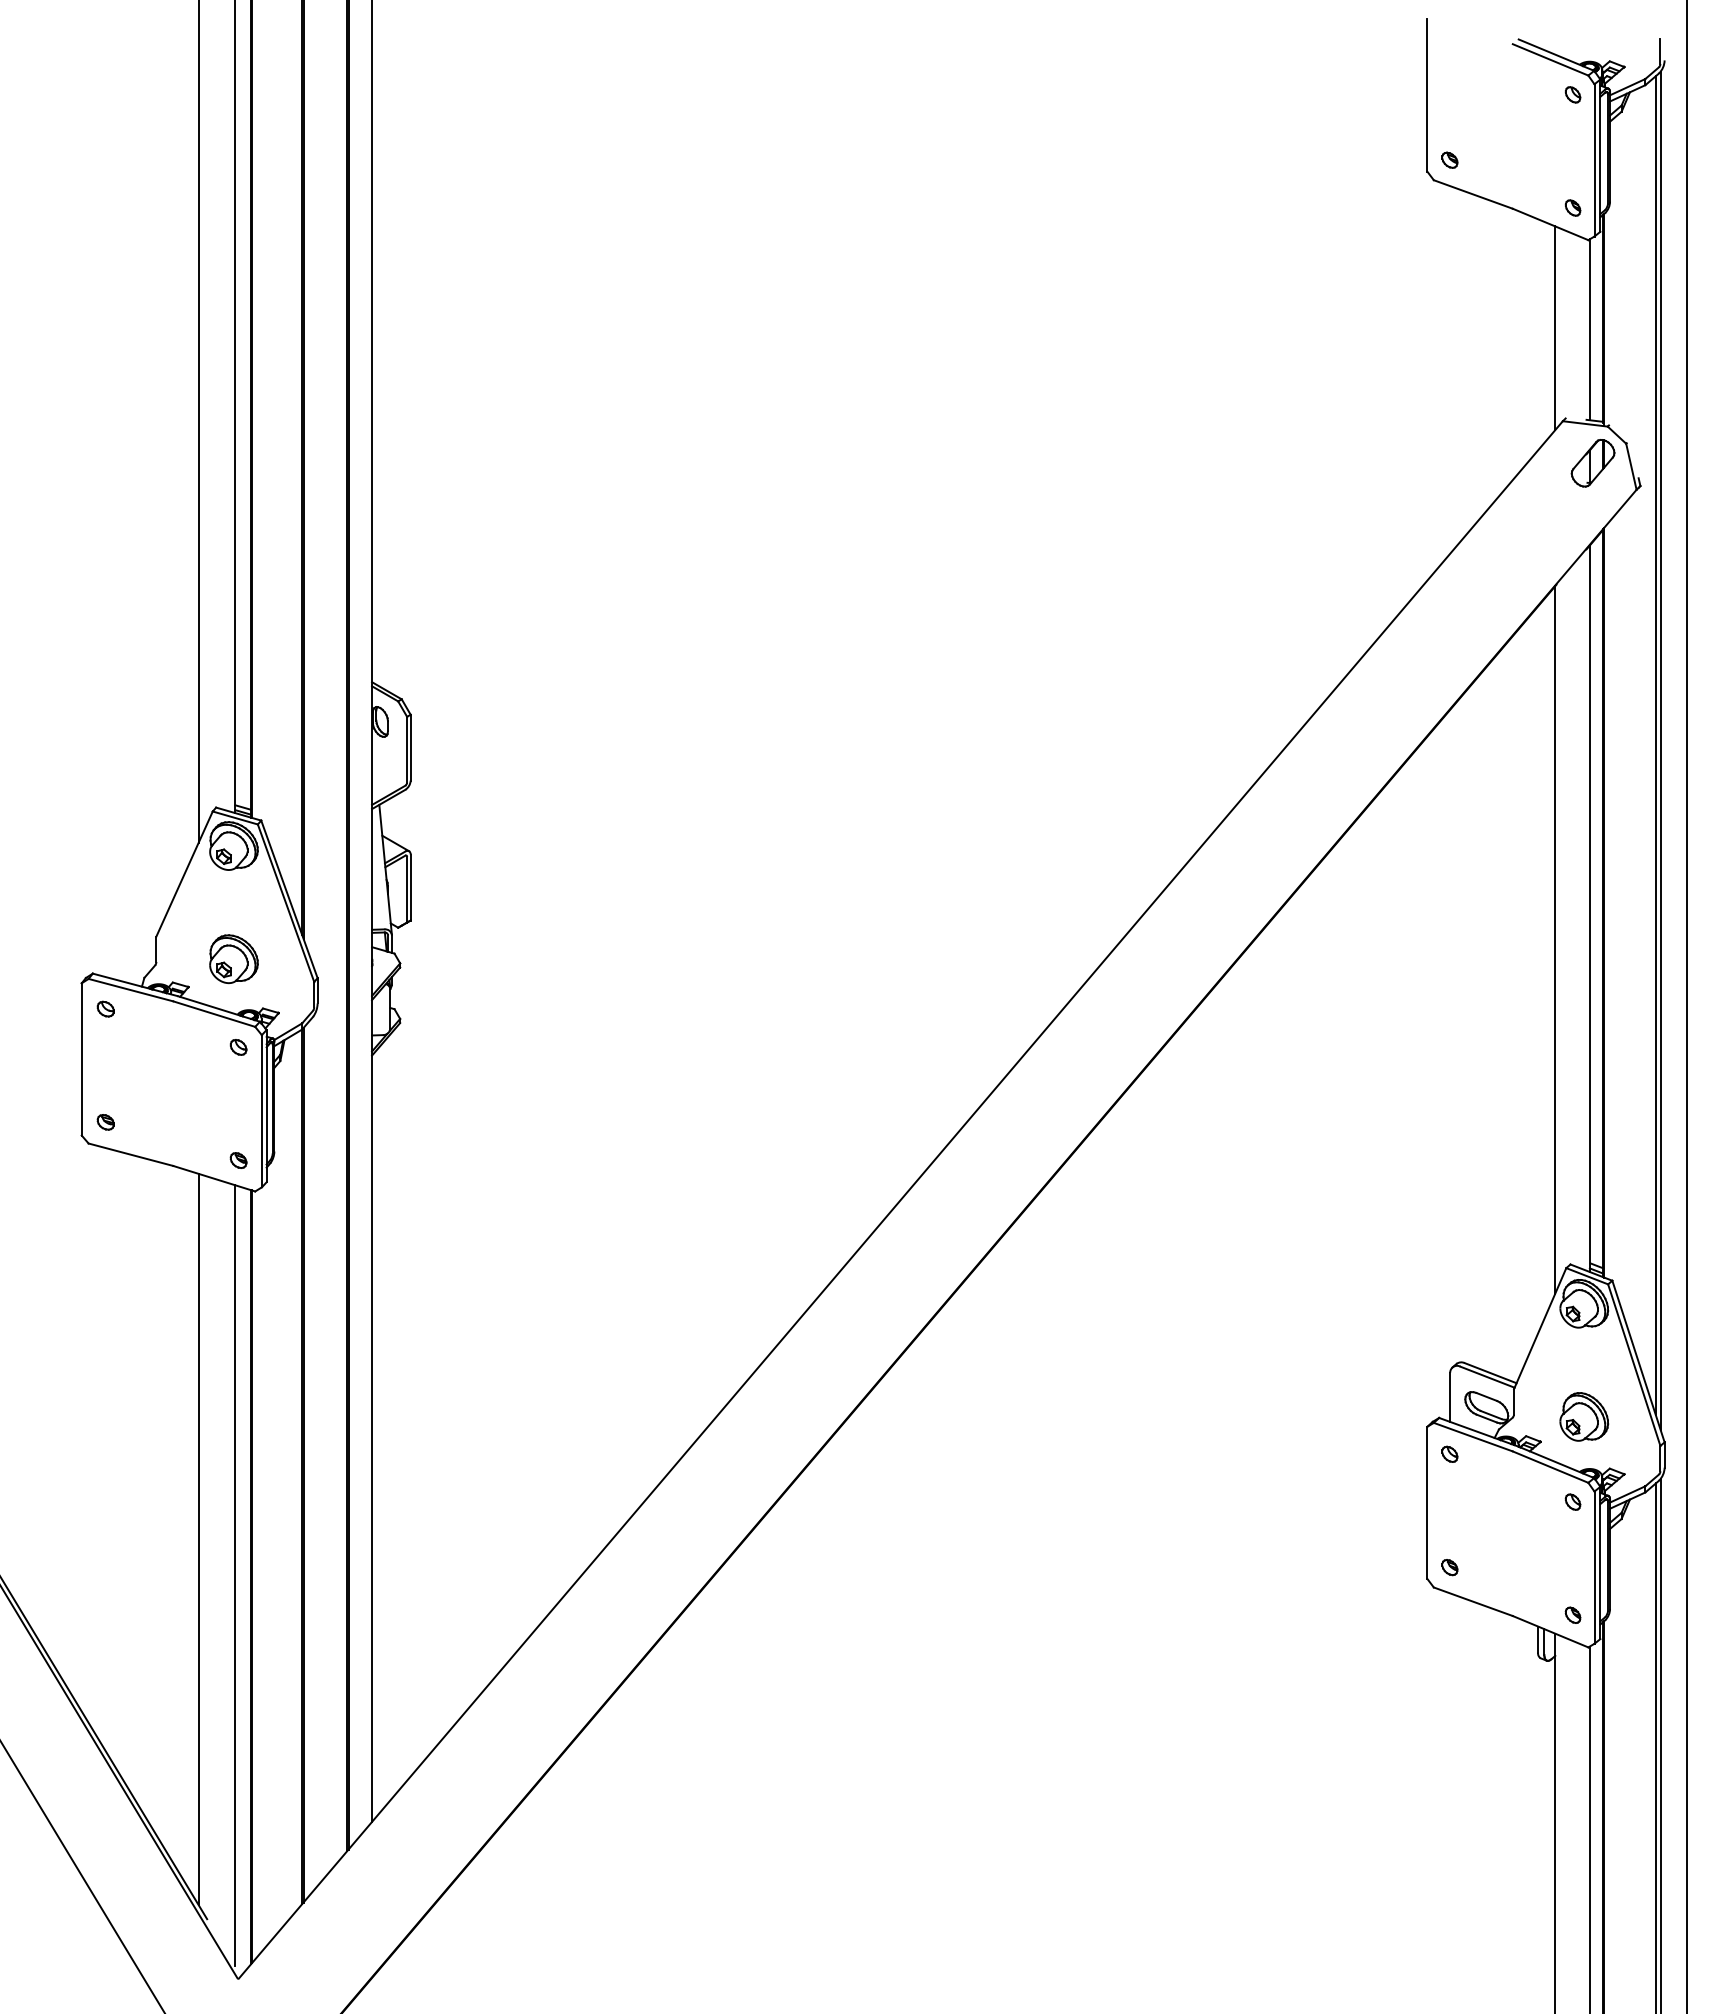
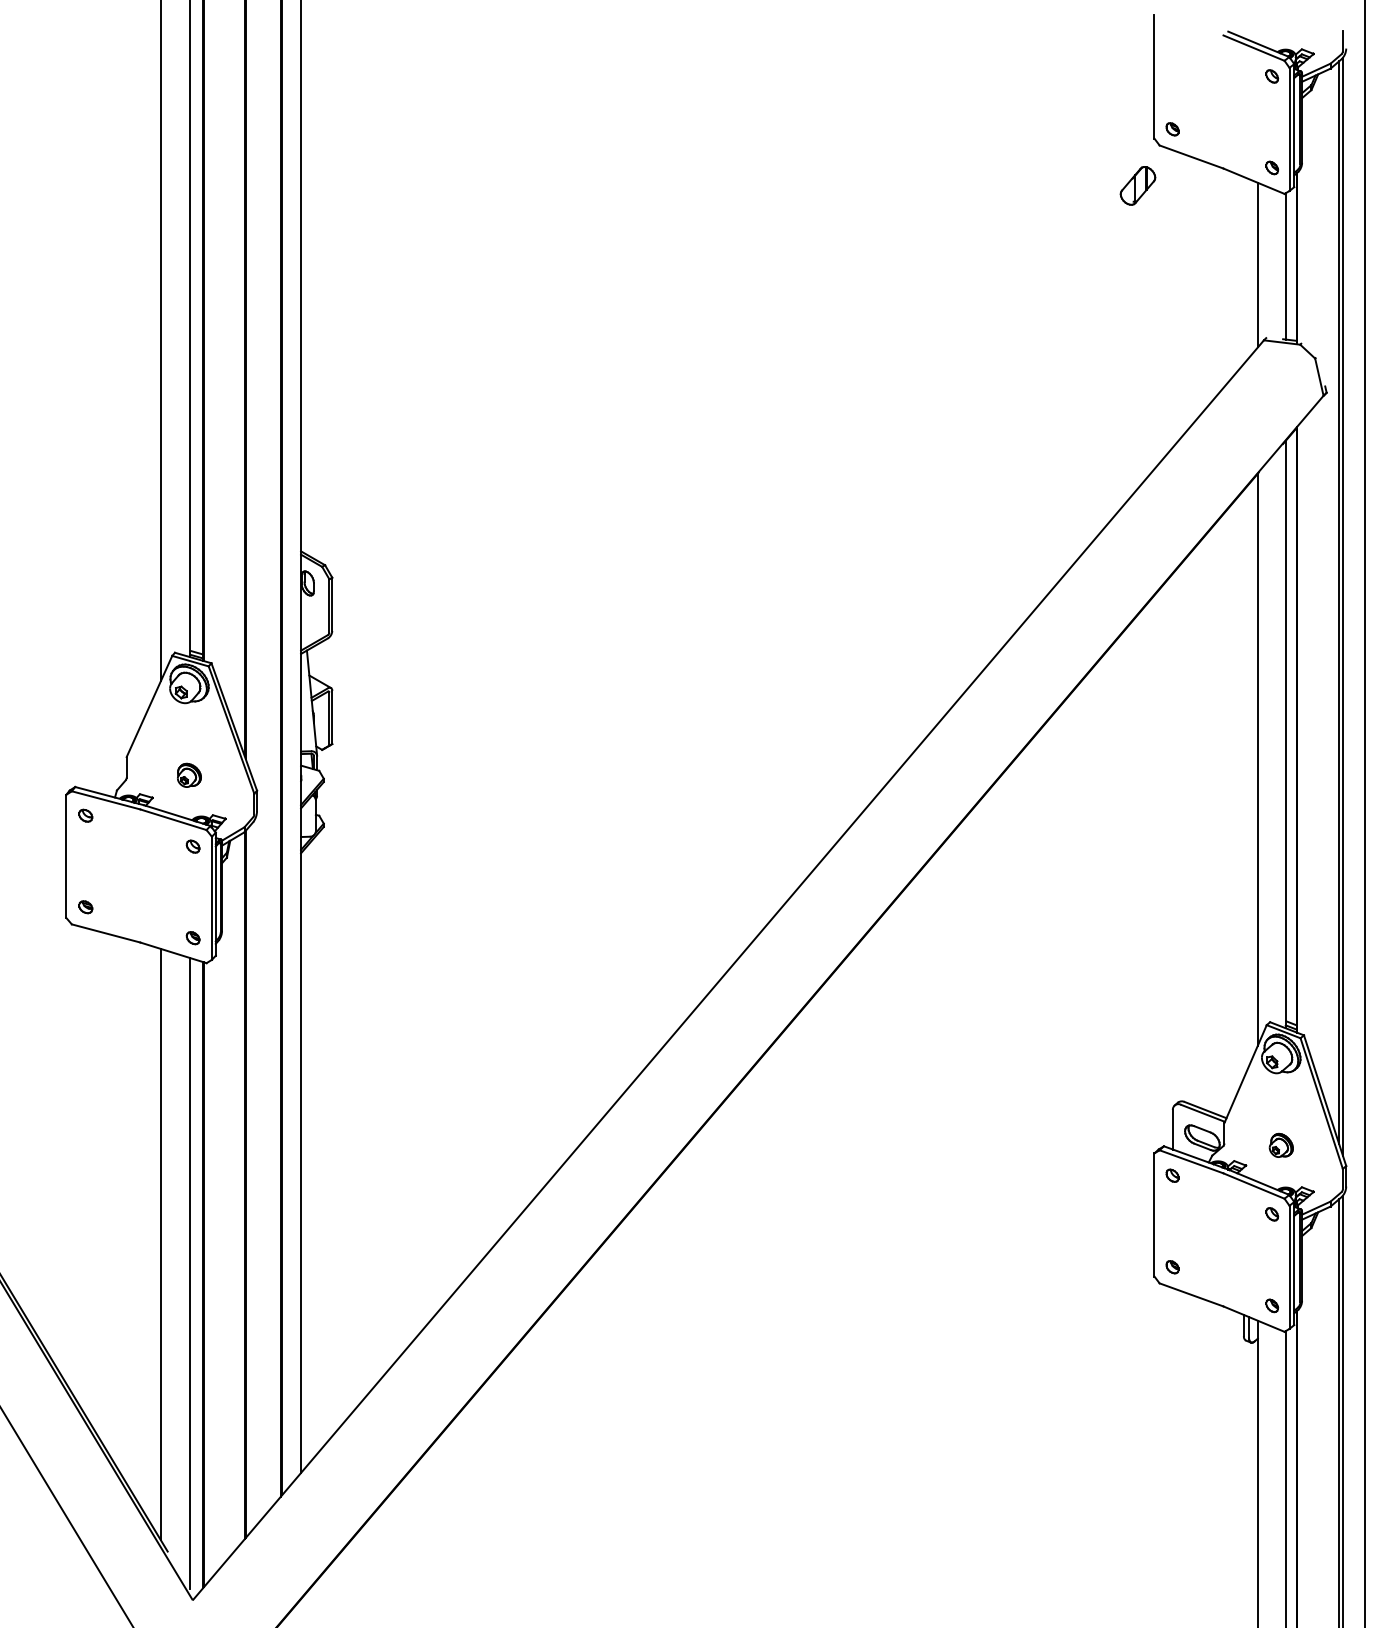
part: (1592, 463) -> (1137, 186), moved
part: (233, 959) -> (189, 775), size x0.6
part: (1584, 1416) -> (1281, 1145), size x0.6

